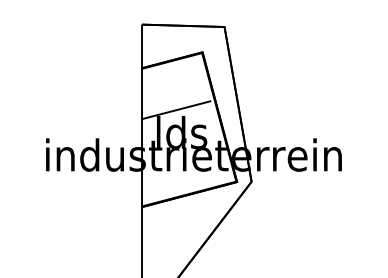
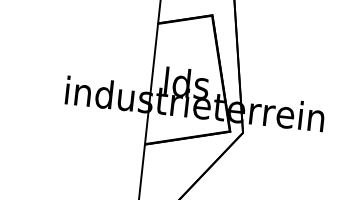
line: (176, 110) -> (184, 63), removed

